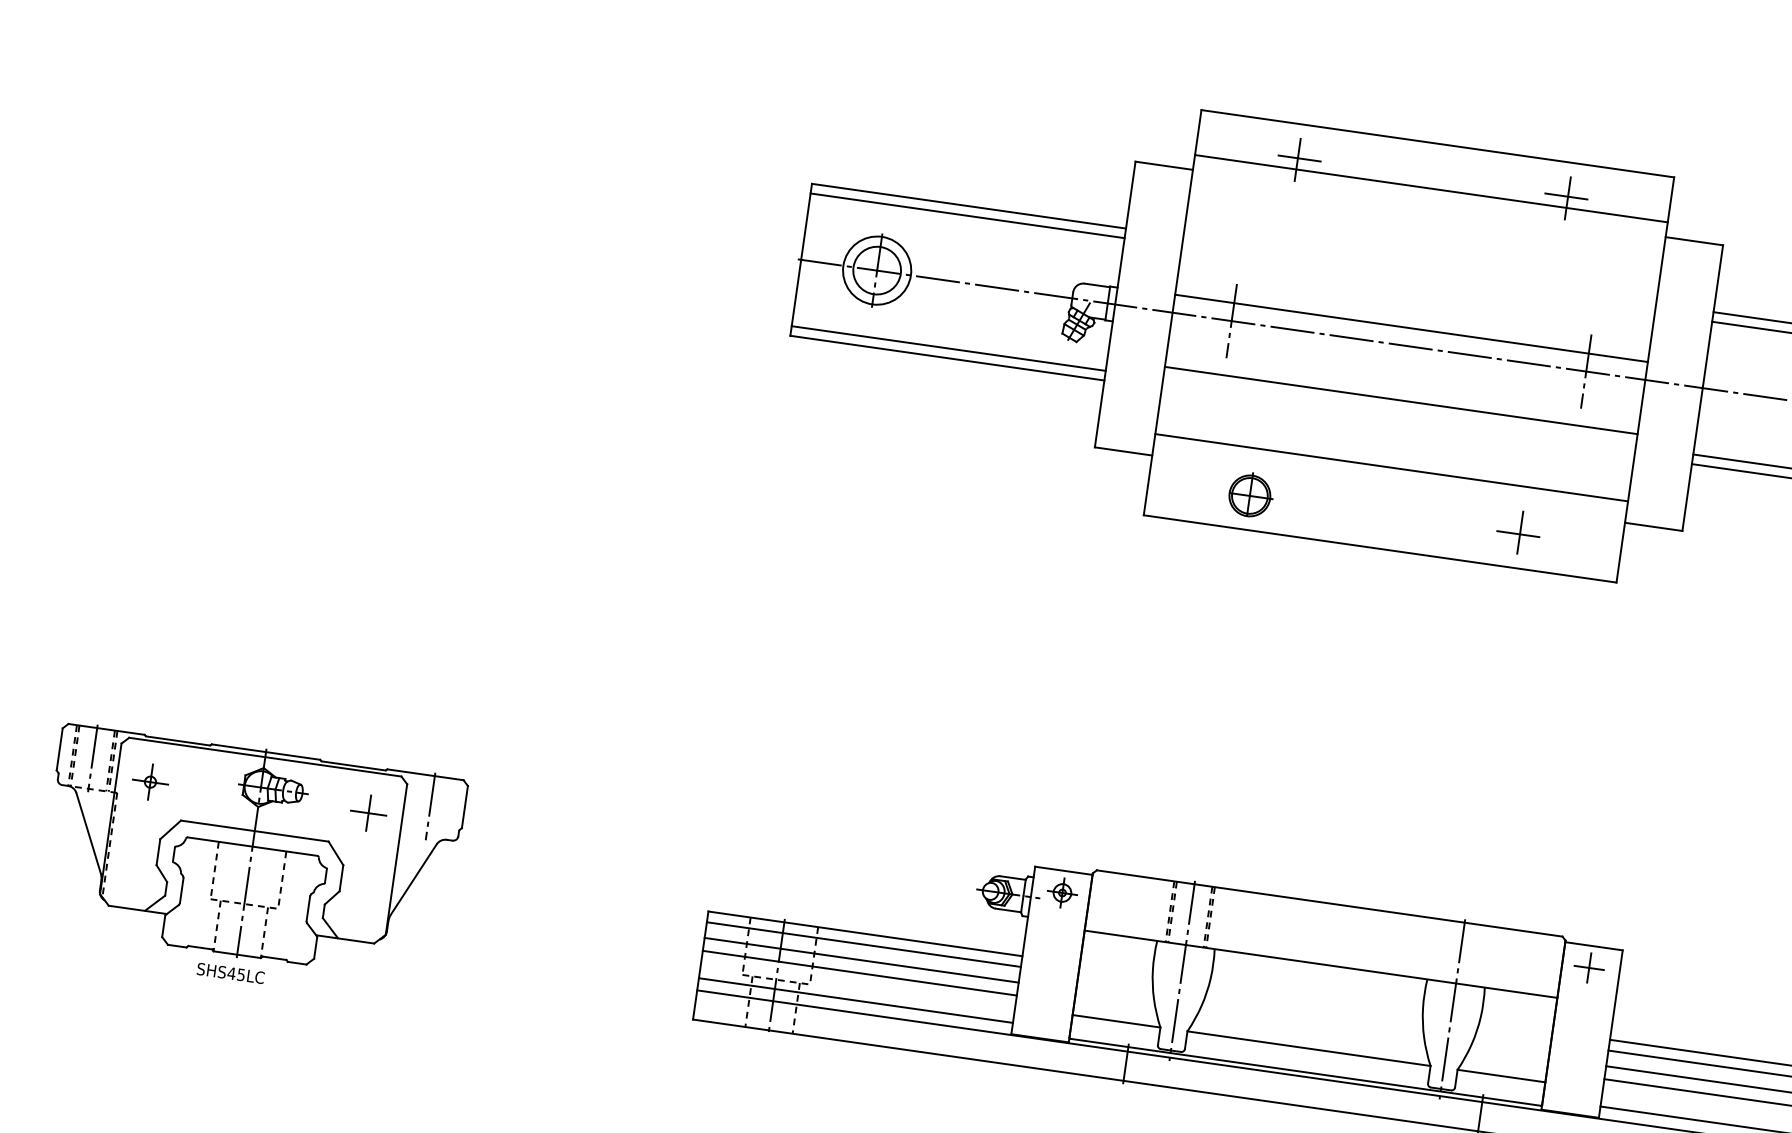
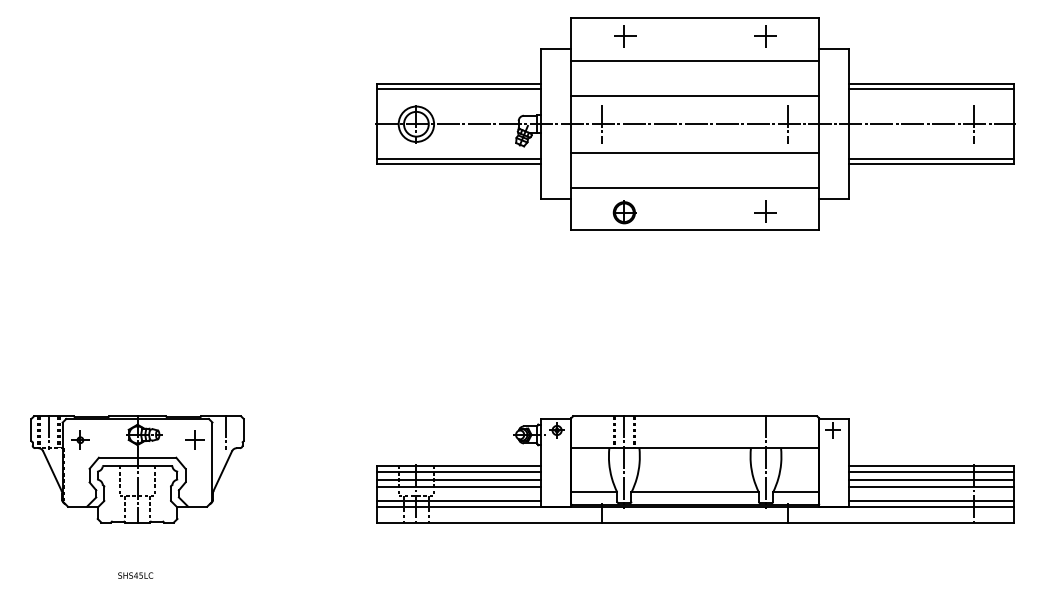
line: (1432, 188) -> (695, 60), moved
line: (1412, 327) -> (695, 95), moved
text: (230, 973) -> (135, 575), moved

